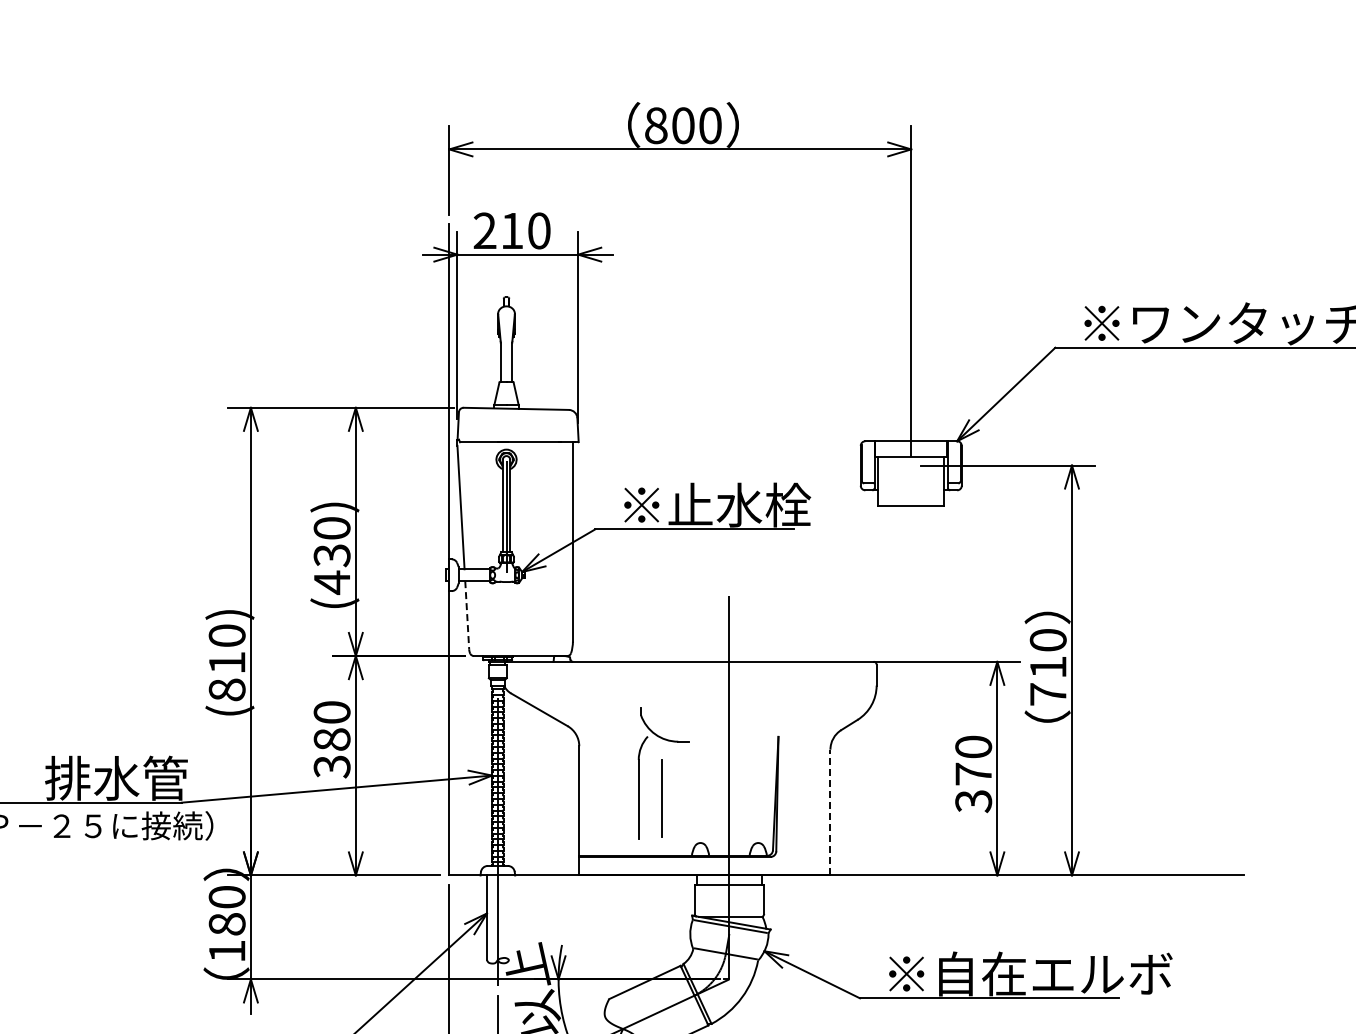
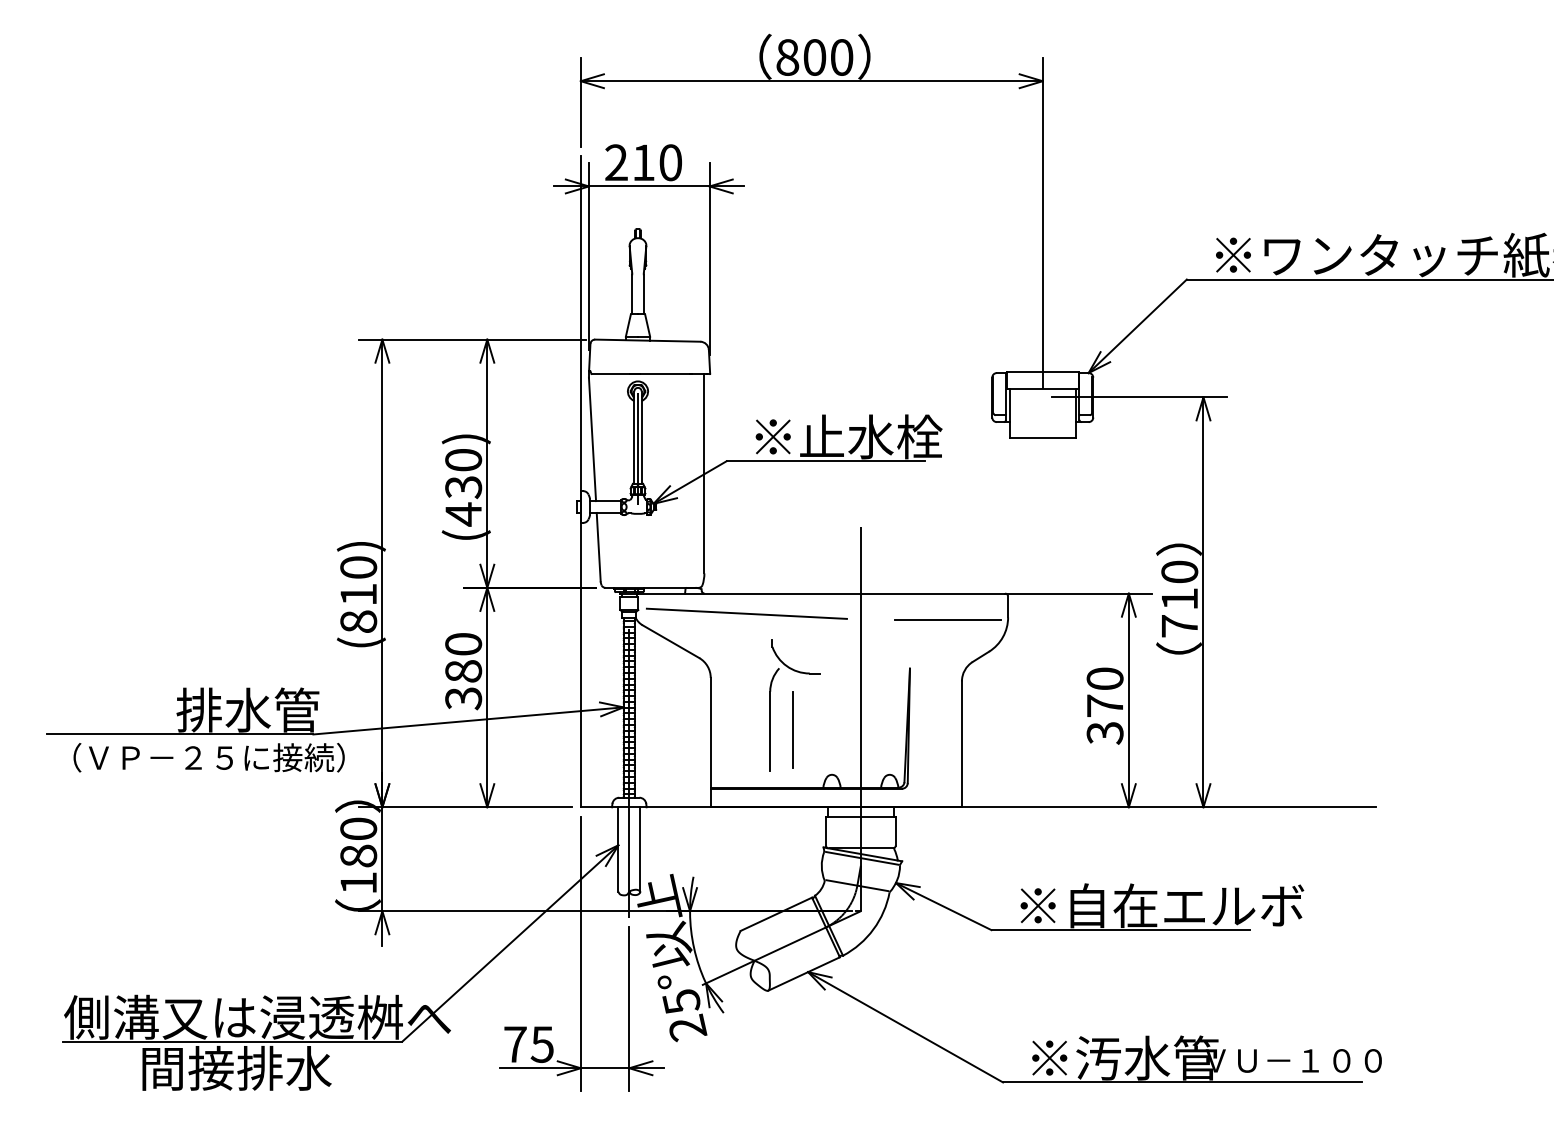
line: (467, 615) -> (598, 547), dashed -> solid
line: (615, 681) -> (746, 613), added
line: (816, 687) -> (947, 619), added
line: (830, 812) -> (961, 744), dashed -> solid
line: (509, 917) -> (640, 849), added

